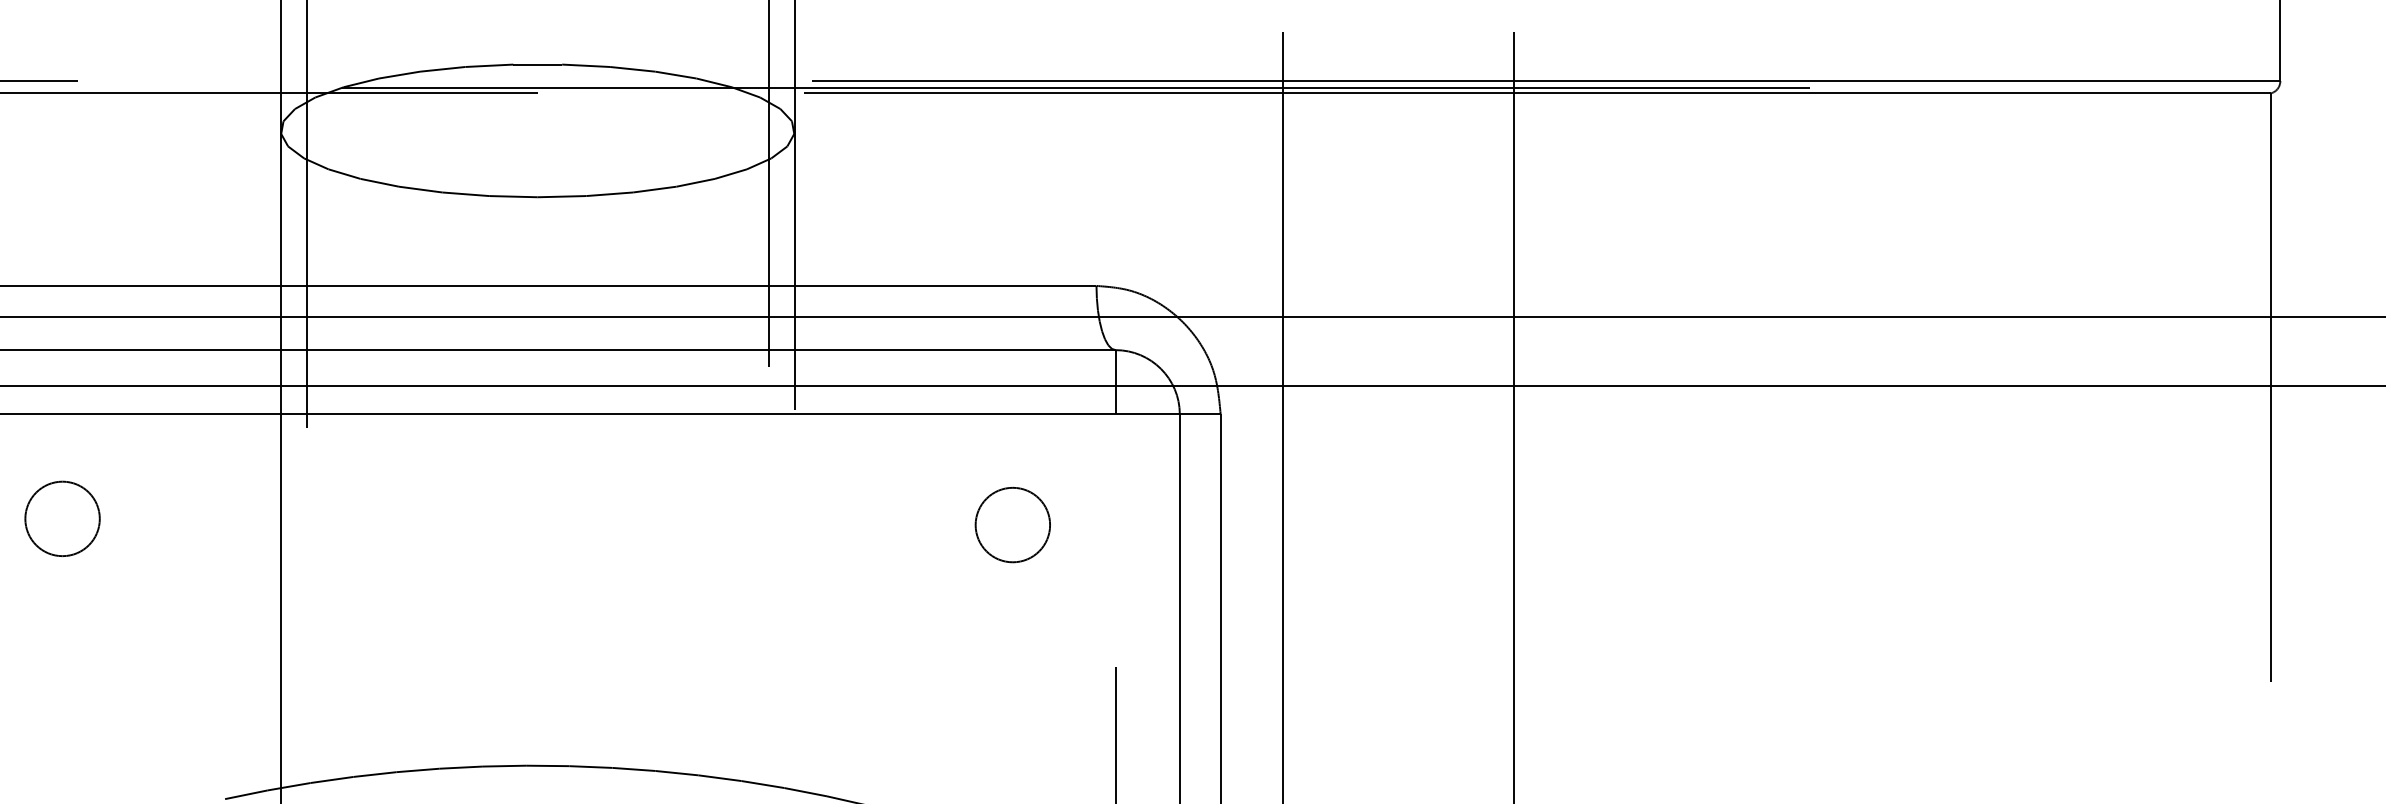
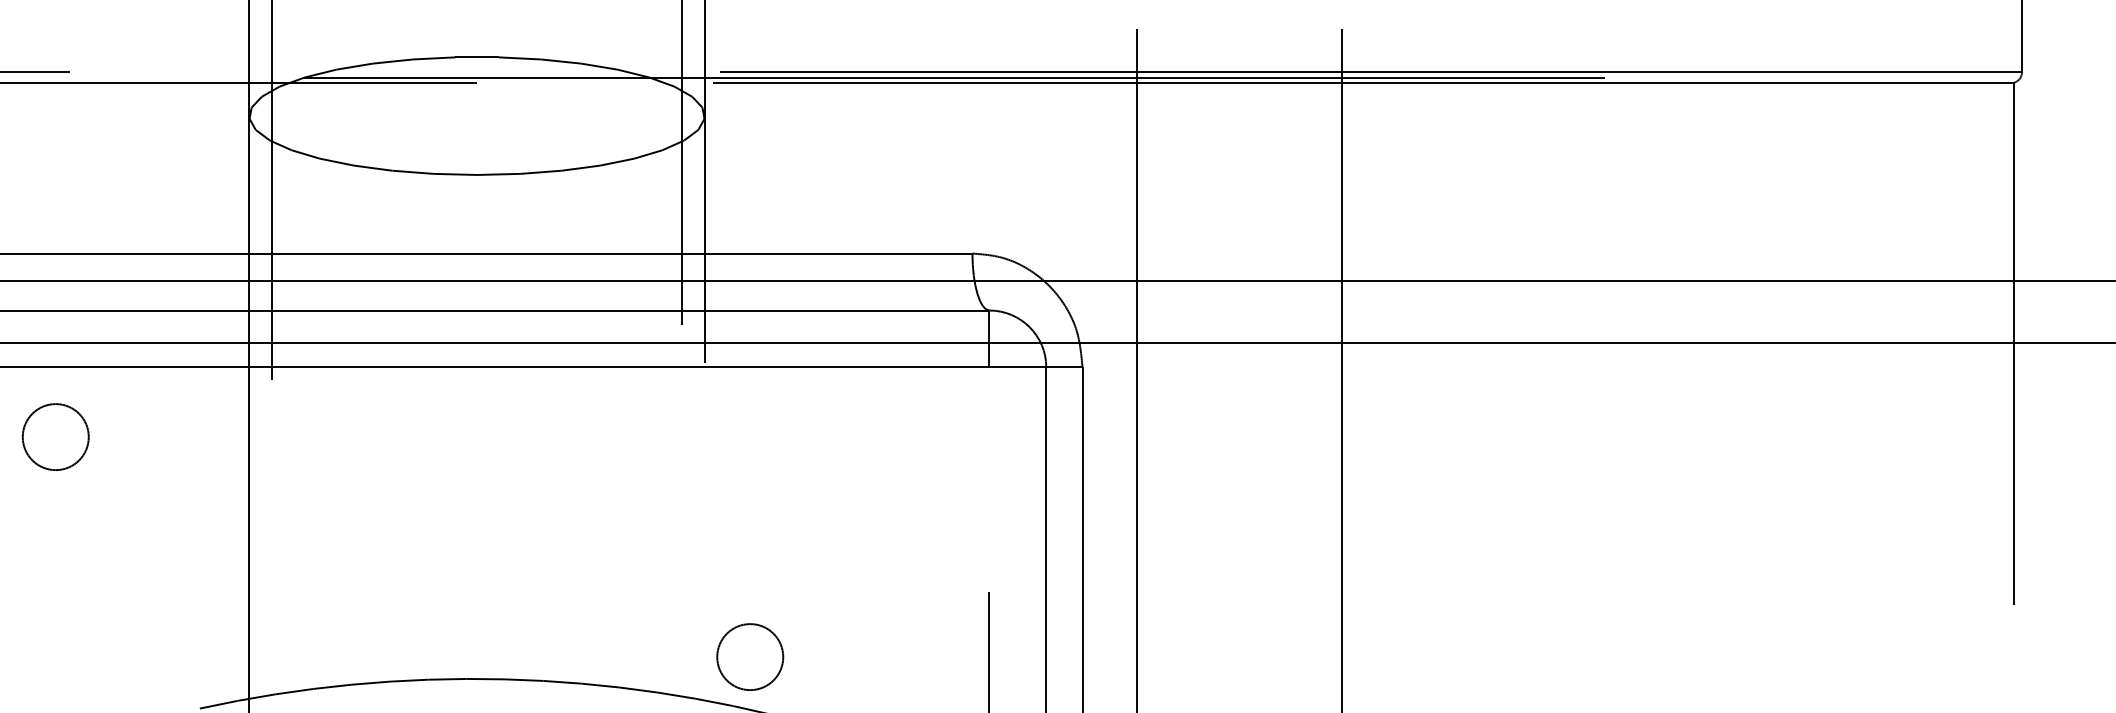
circle: (62, 518) -> (55, 436), moved
circle: (1012, 525) -> (749, 657), moved

